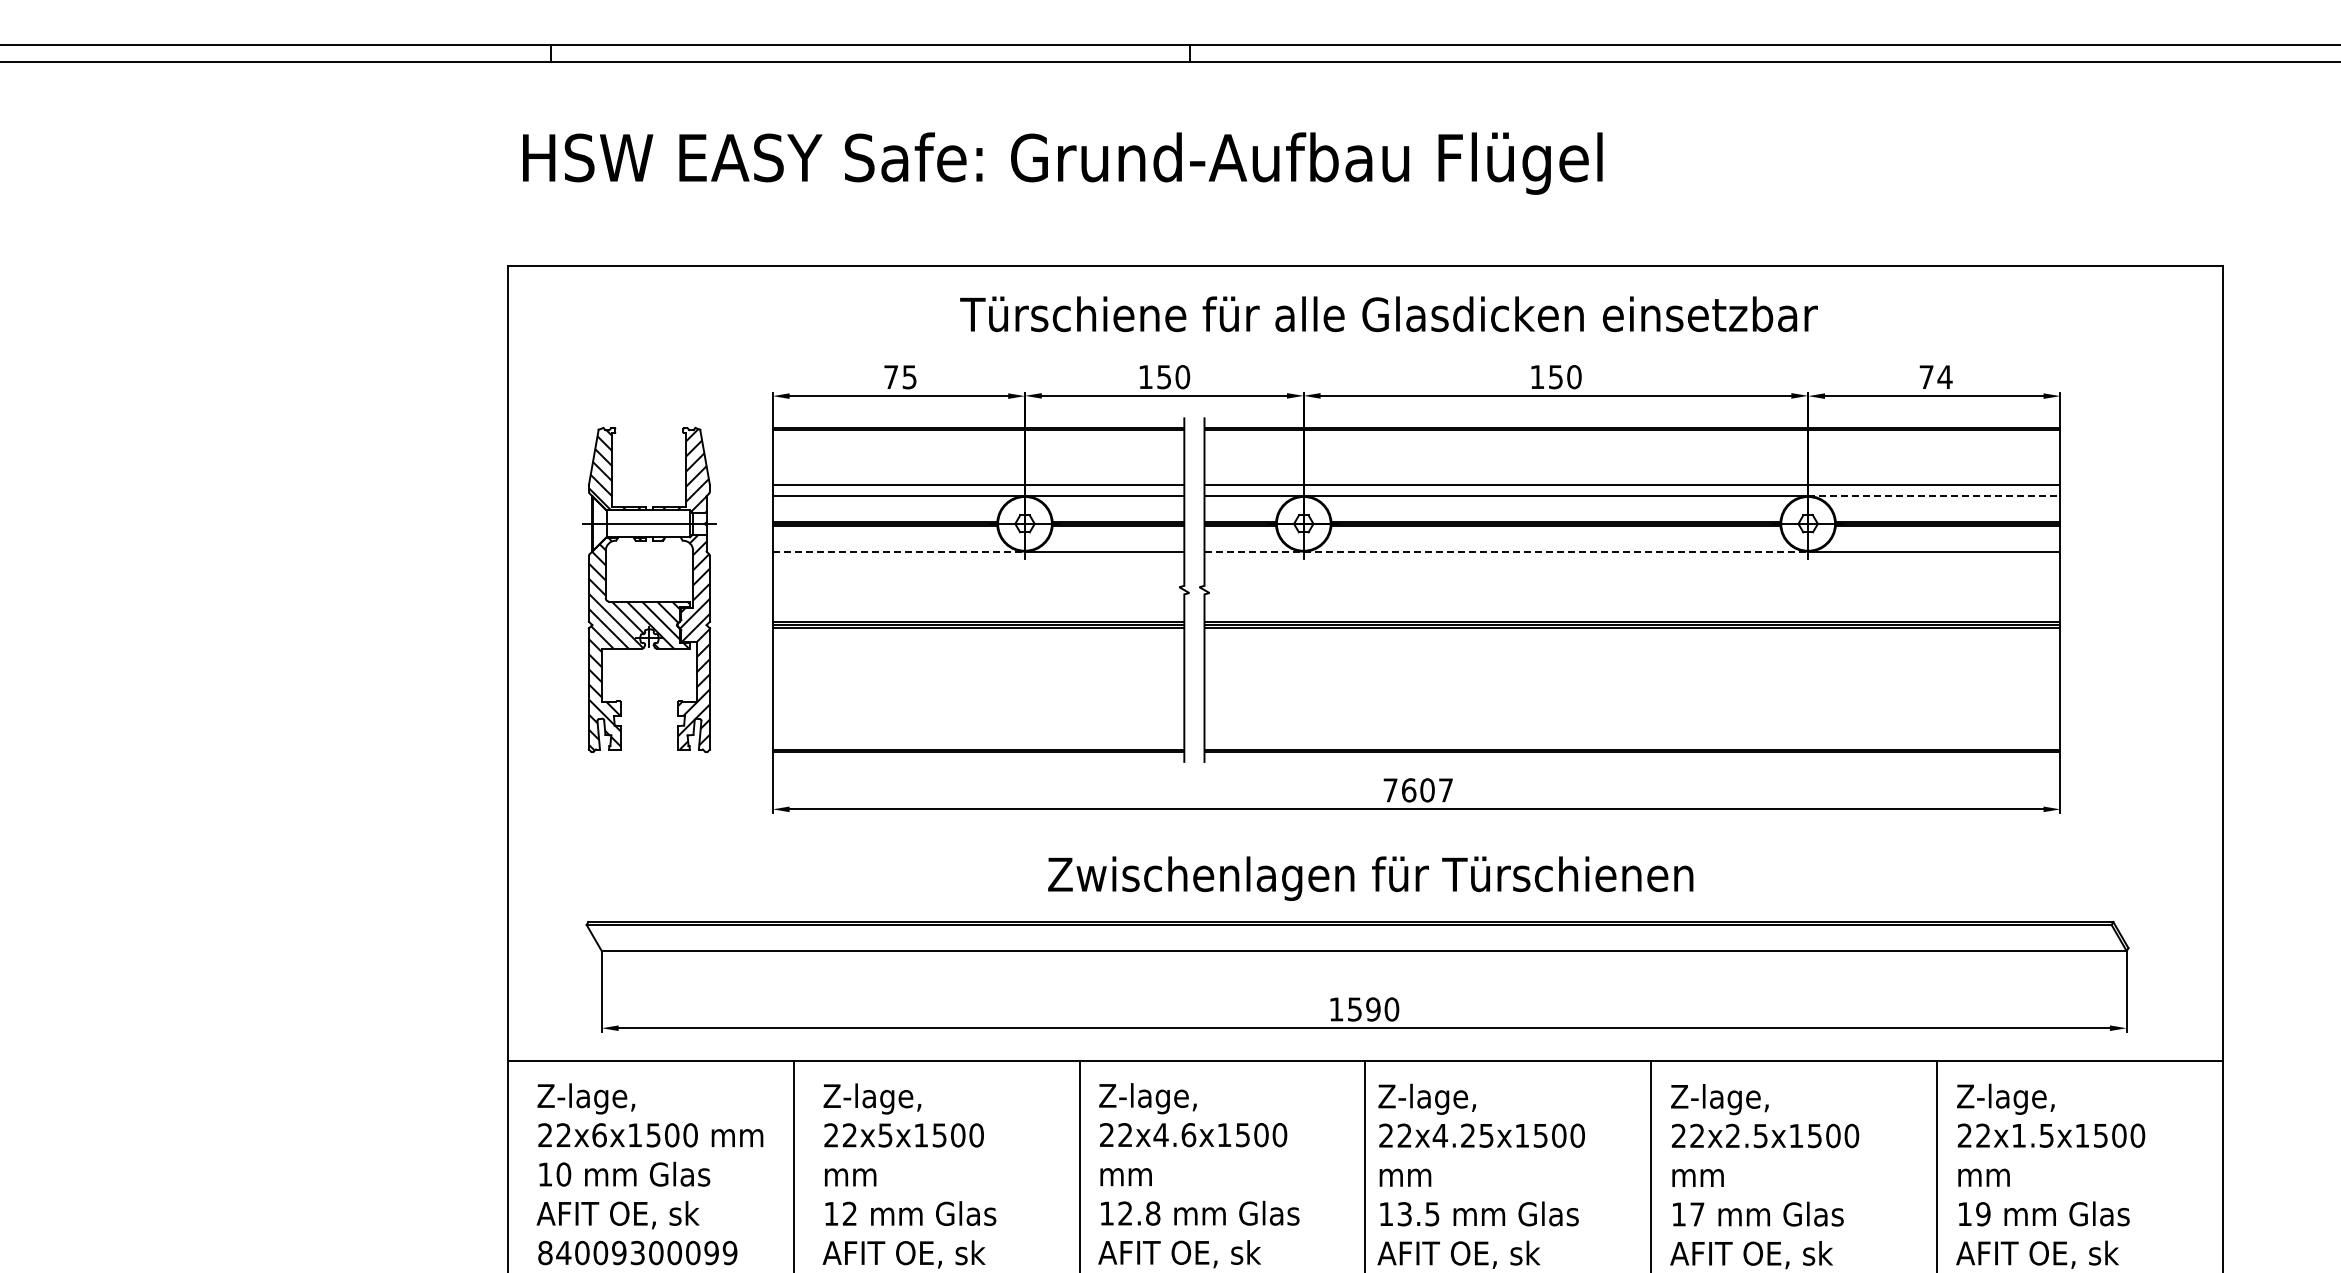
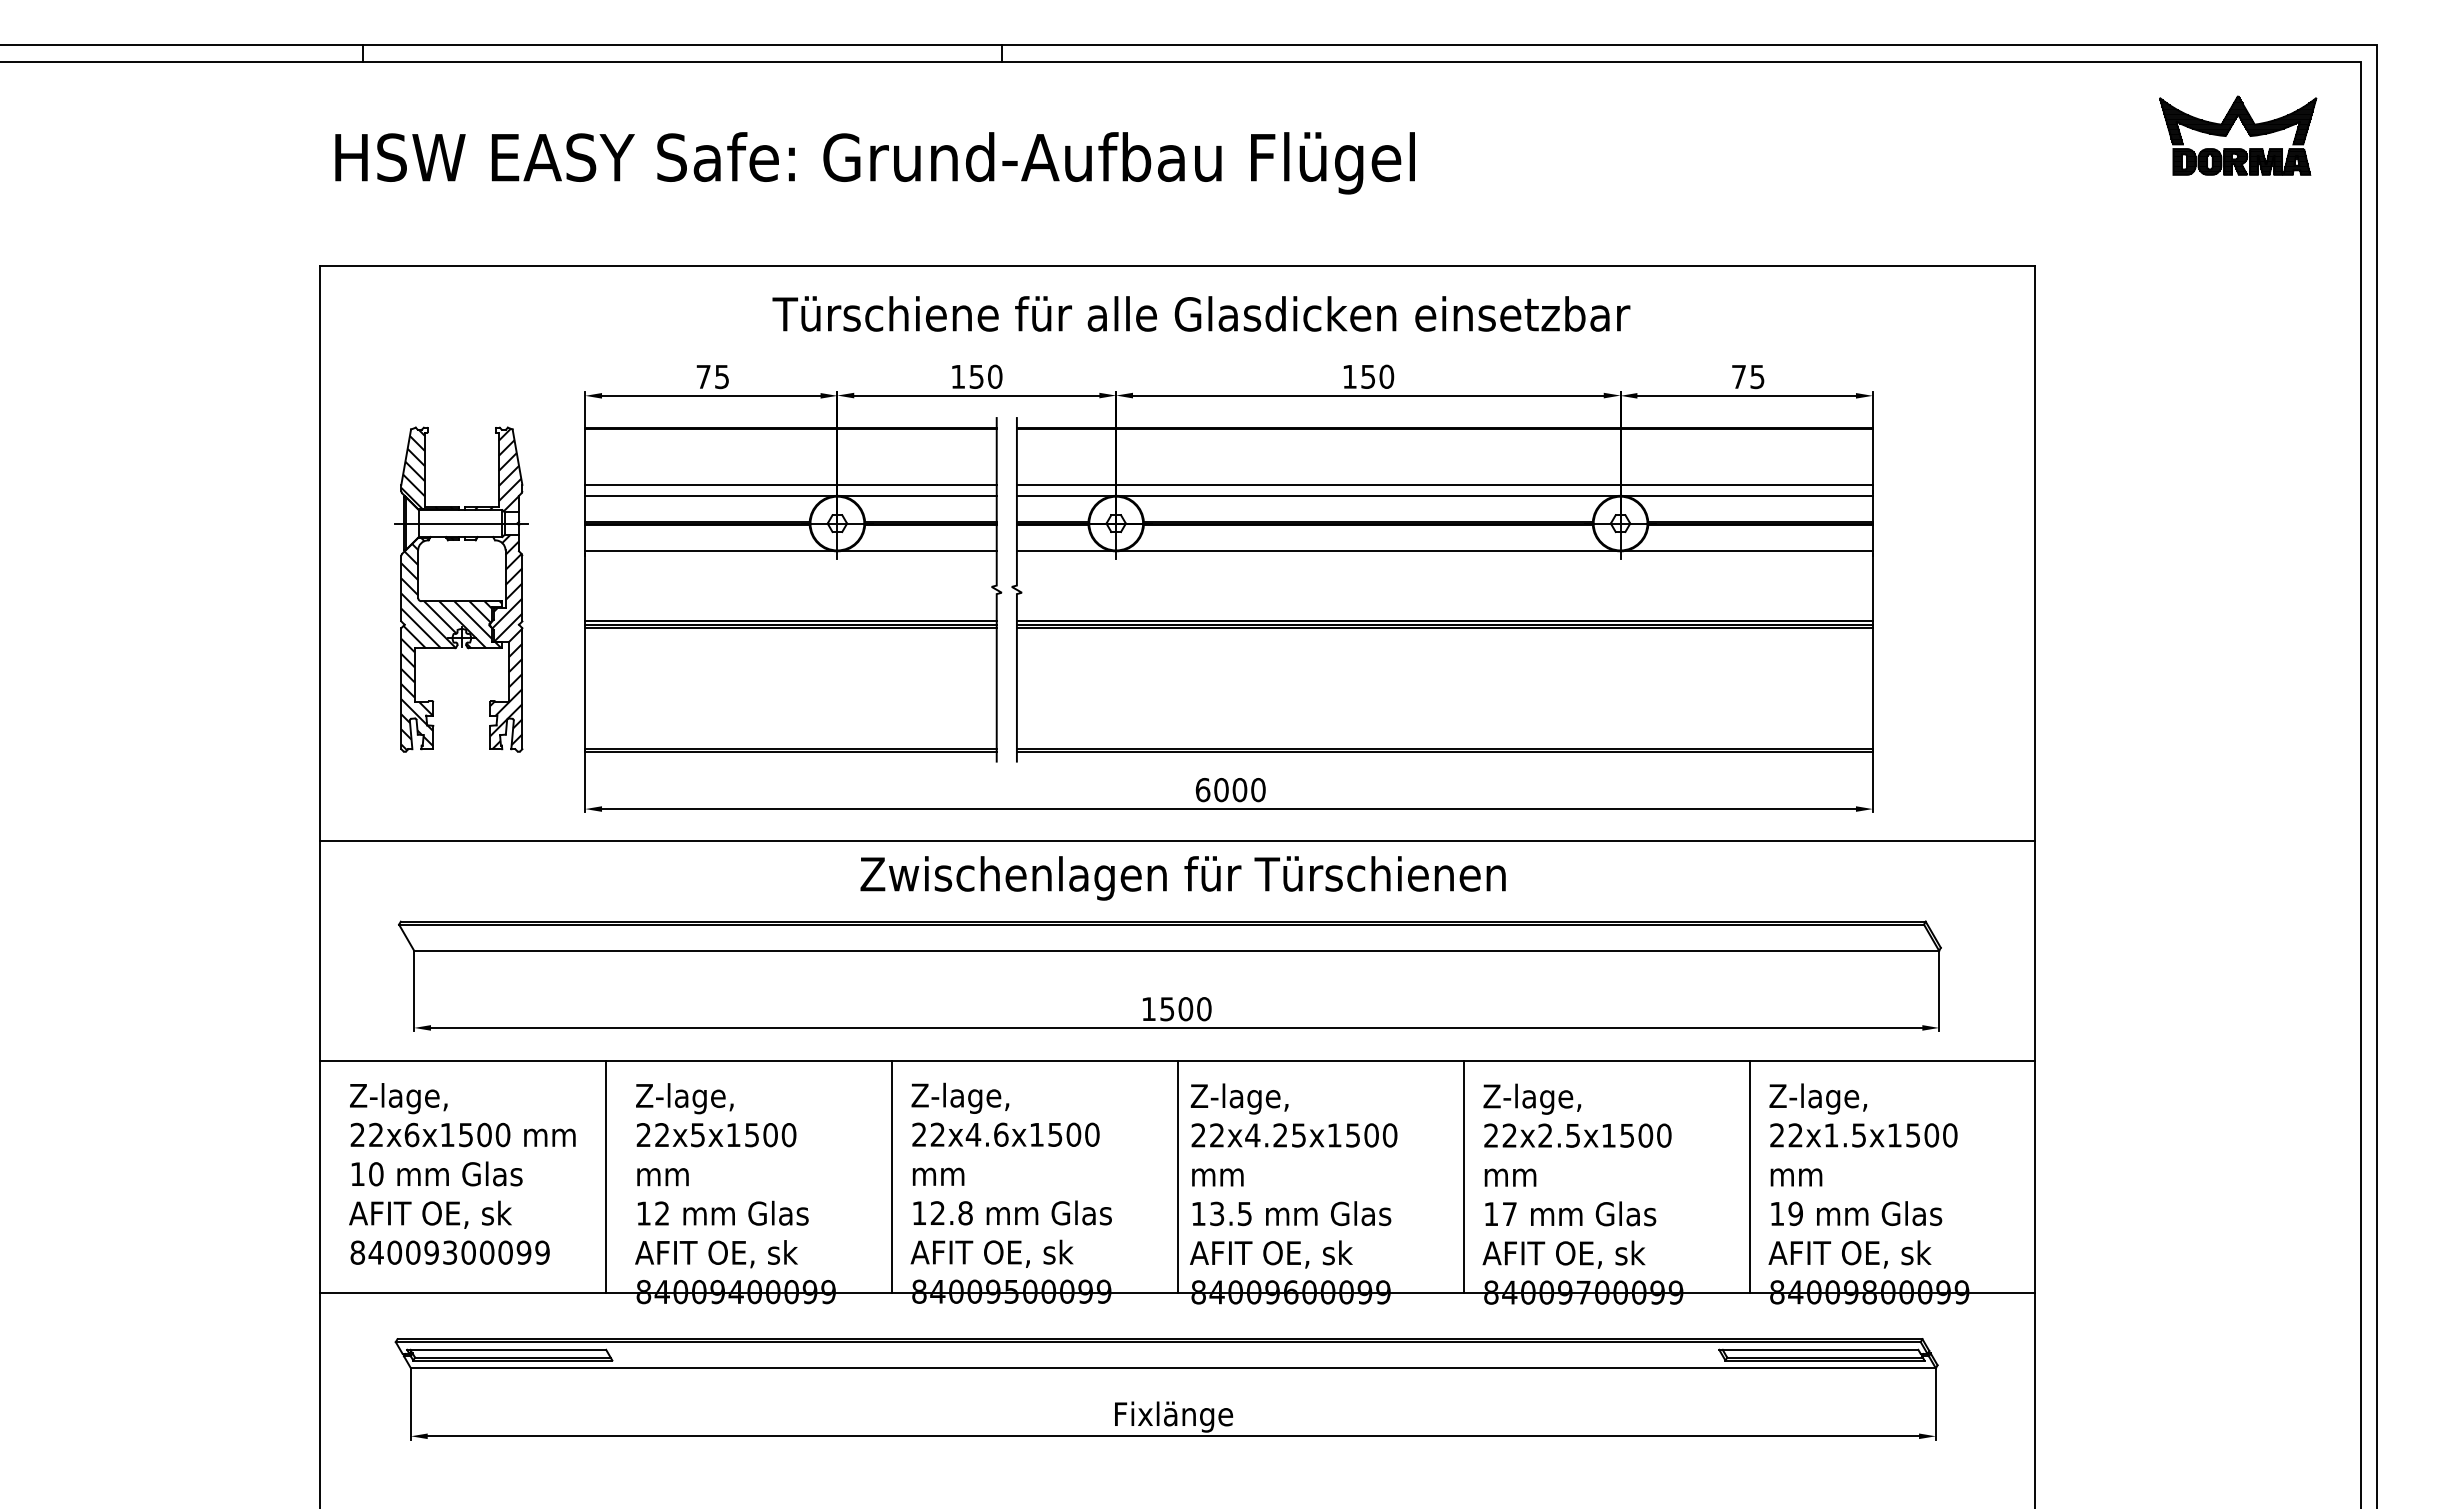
text: (1945, 377) -> (1757, 377), 74 -> 75
line: (1935, 495) -> (1747, 495), dashed -> solid
line: (899, 551) -> (711, 551), dashed -> solid
line: (1506, 551) -> (1318, 551), dashed -> solid
text: (1418, 790) -> (1230, 790), 7607 -> 6000
line: (1365, 841) -> (1177, 841), added
text: (1373, 1009) -> (1185, 1009), 1590 -> 1500

